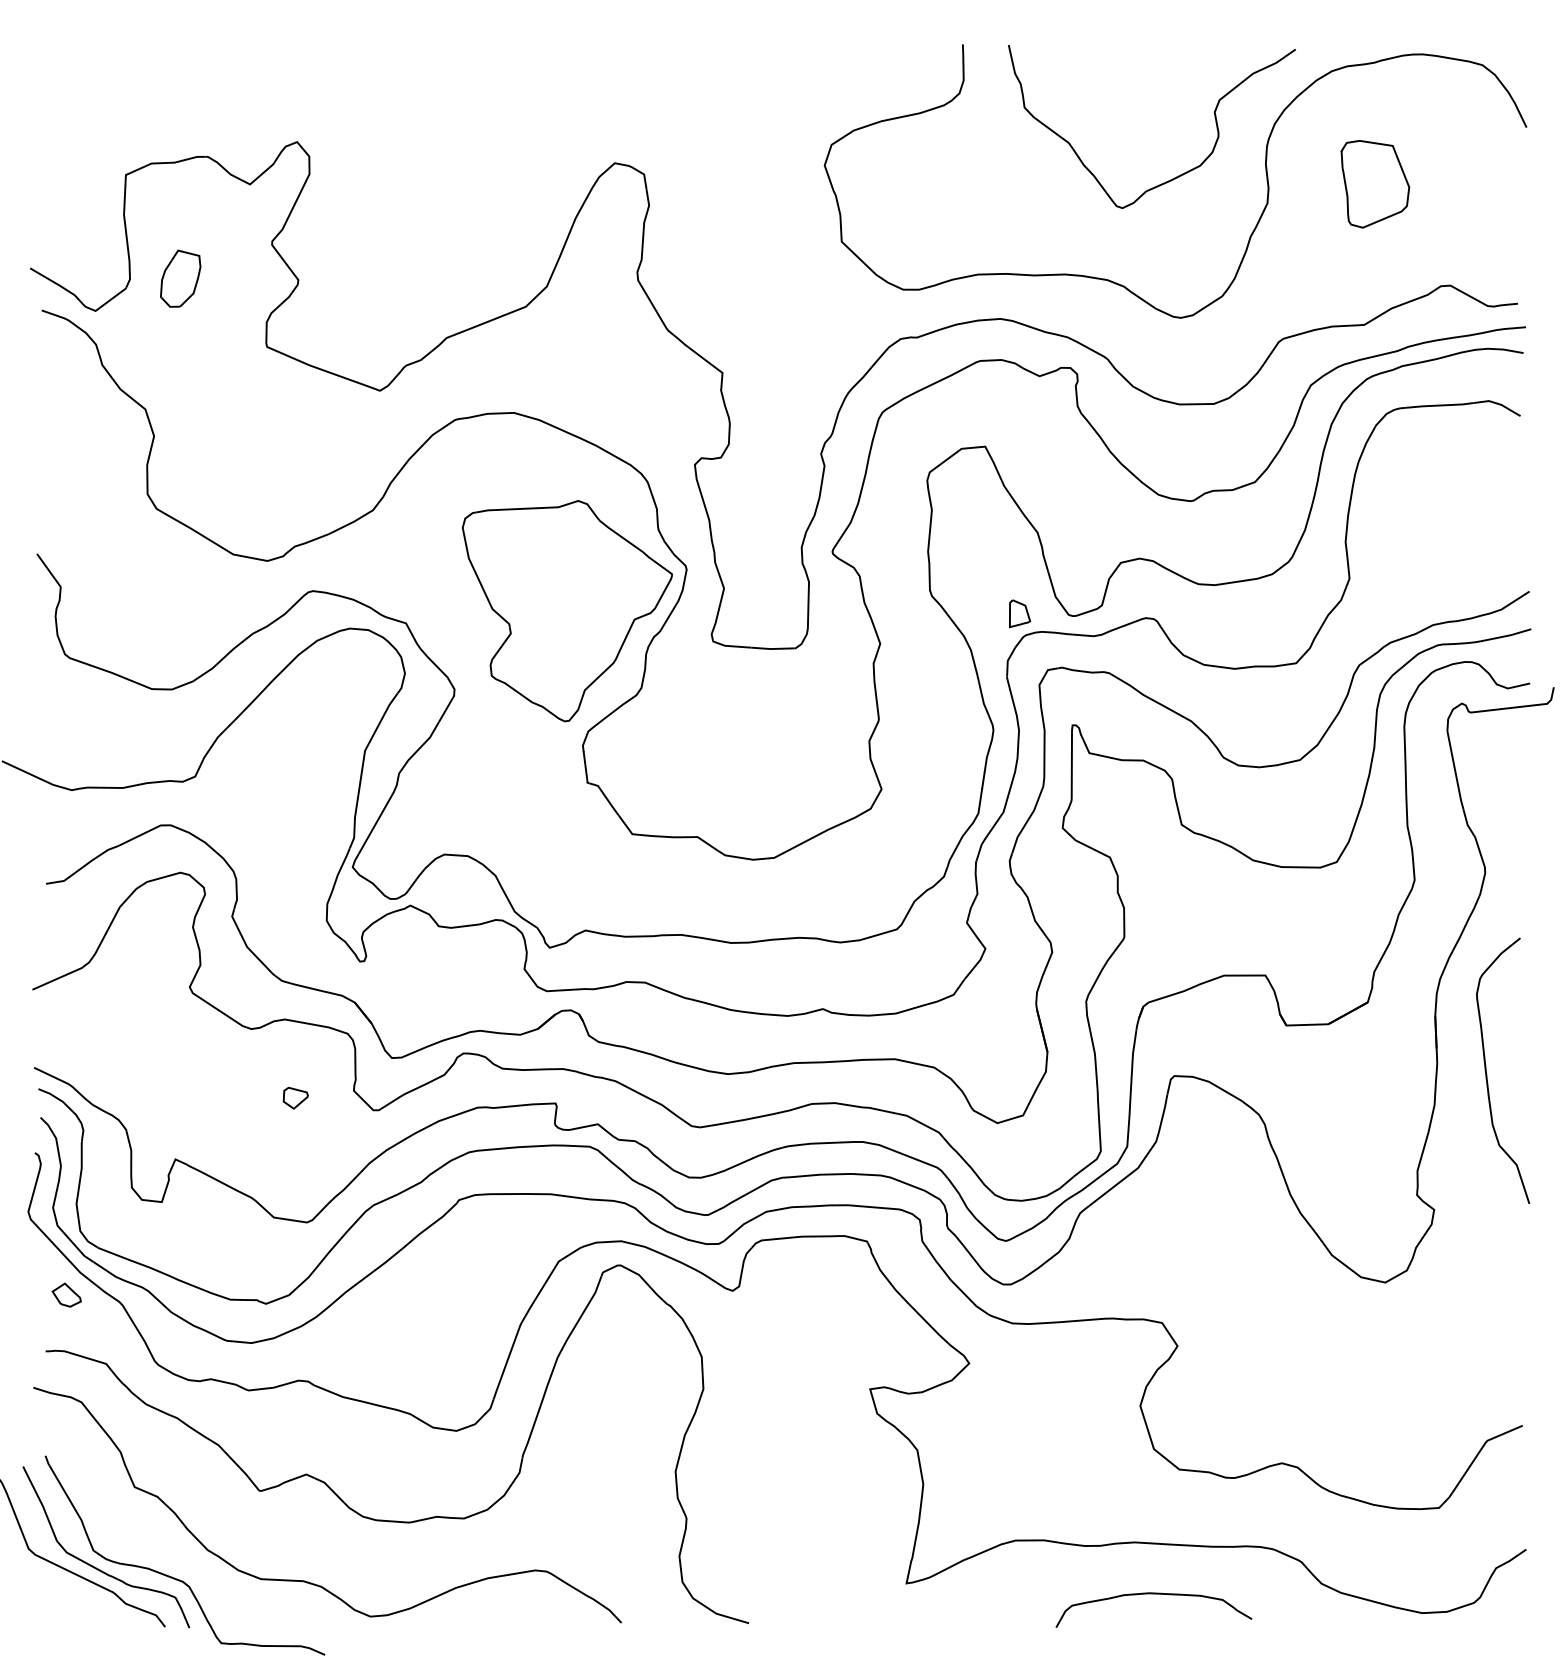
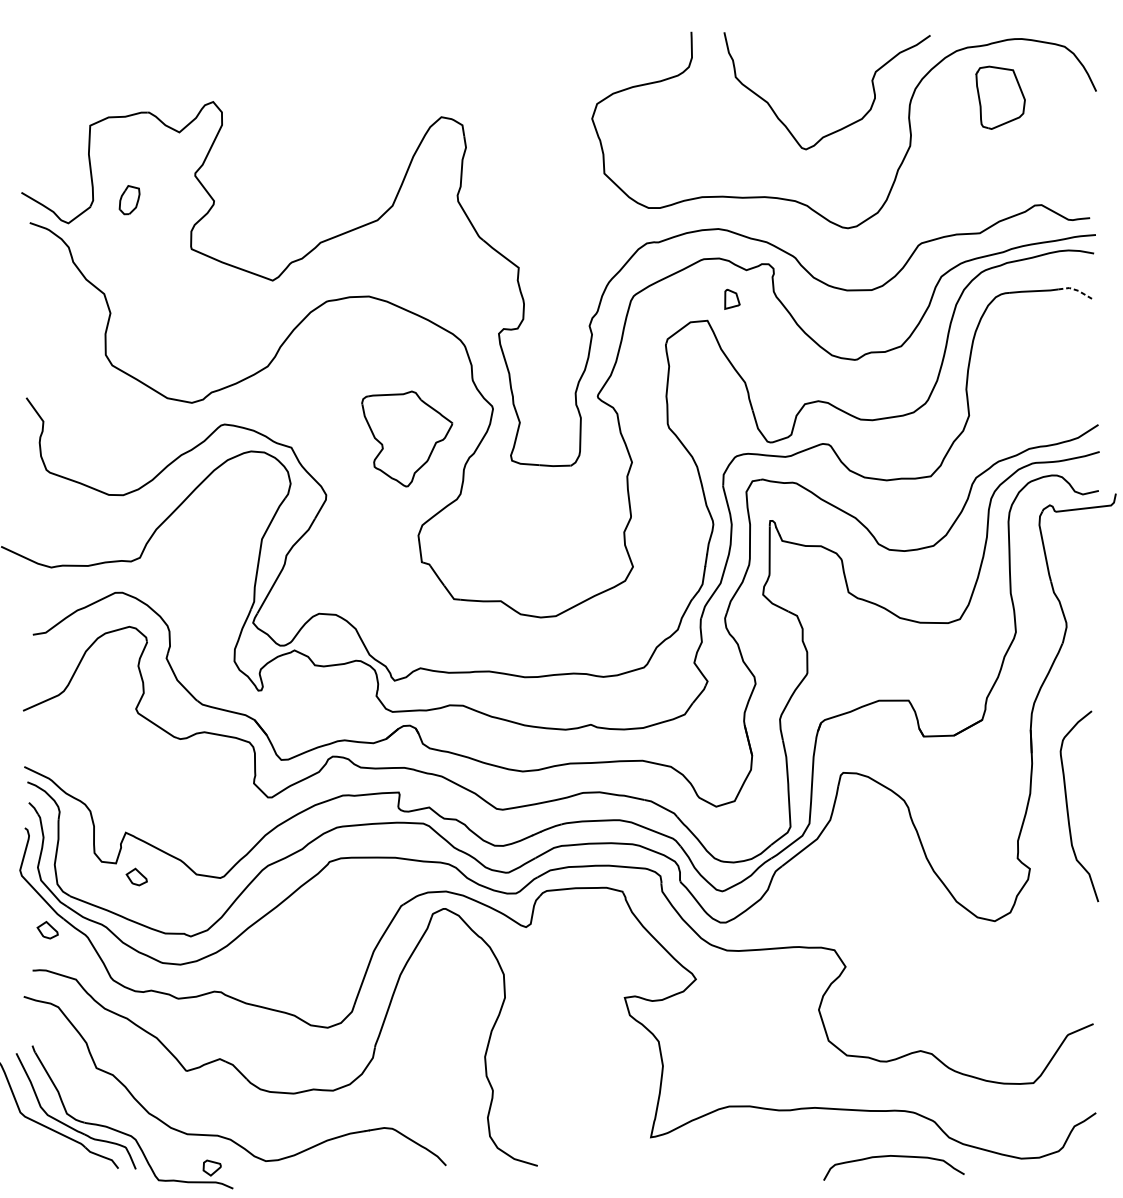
part: (1375, 184) -> (1000, 97), moved
part: (180, 278) -> (129, 199), size x0.7
line: (1498, 404) -> (1076, 290), solid -> dashed
part: (566, 611) -> (406, 439), size x0.6
part: (1020, 613) -> (732, 299), moved
curve: (1487, 1074) -> (1068, 809), moved
part: (295, 1097) -> (212, 1167), moved
part: (190, 1220) -> (136, 876), added
curve: (1153, 1594) -> (893, 1156), moved

